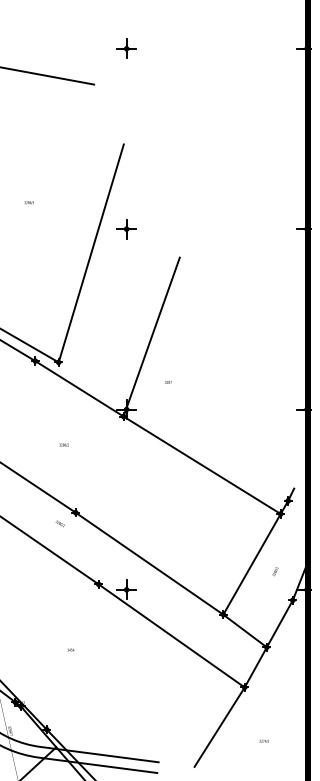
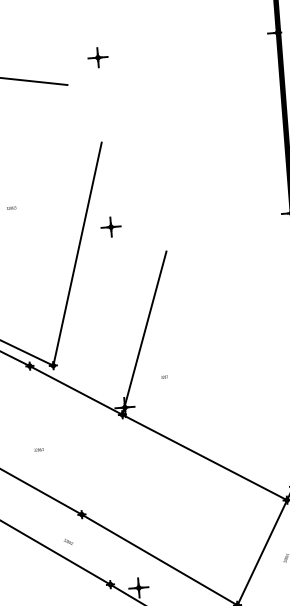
part: (126, 48) -> (97, 57), moved
text: (63, 444) -> (38, 449), moved
text: (59, 523) -> (67, 541), moved

